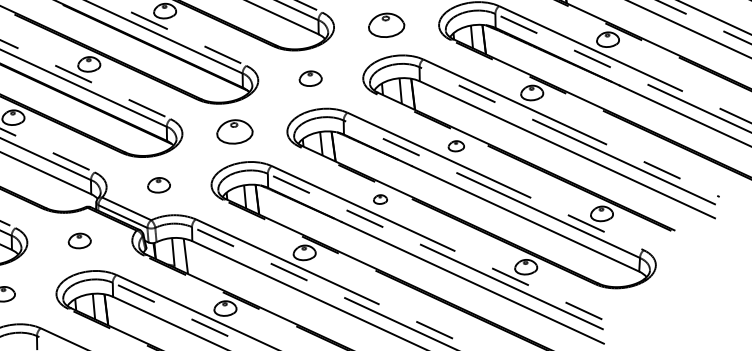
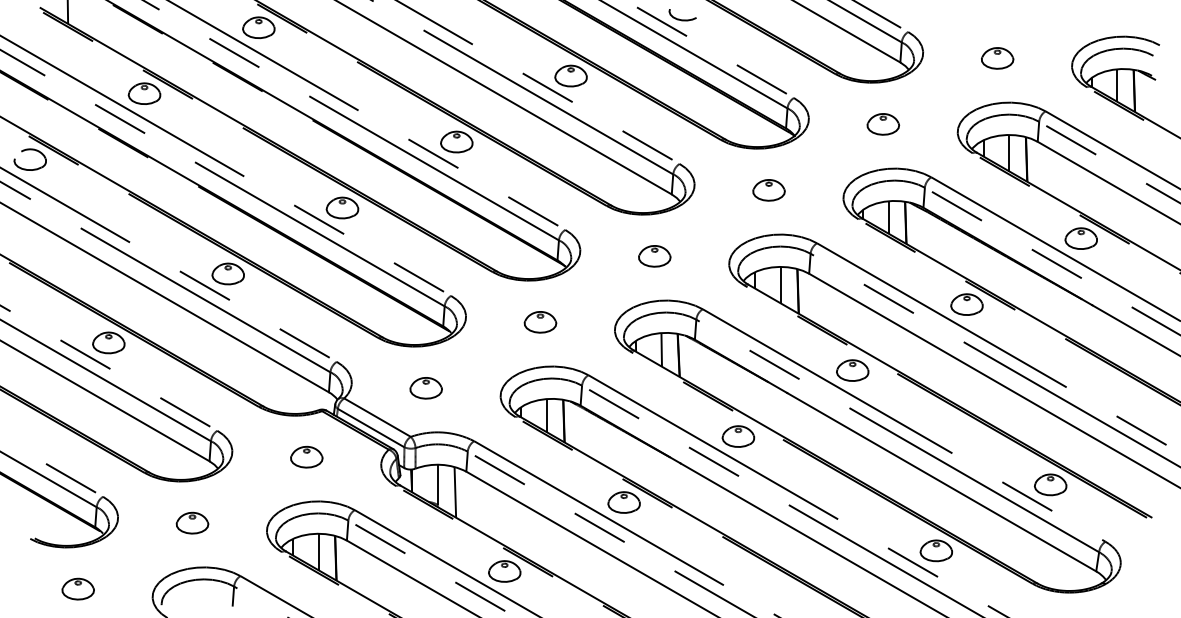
part: (386, 25) -> (768, 190), size x0.62
part: (234, 132) -> (540, 322), size x0.62
part: (456, 146) -> (852, 370), size x1.43
part: (380, 199) -> (738, 436), size x1.67

